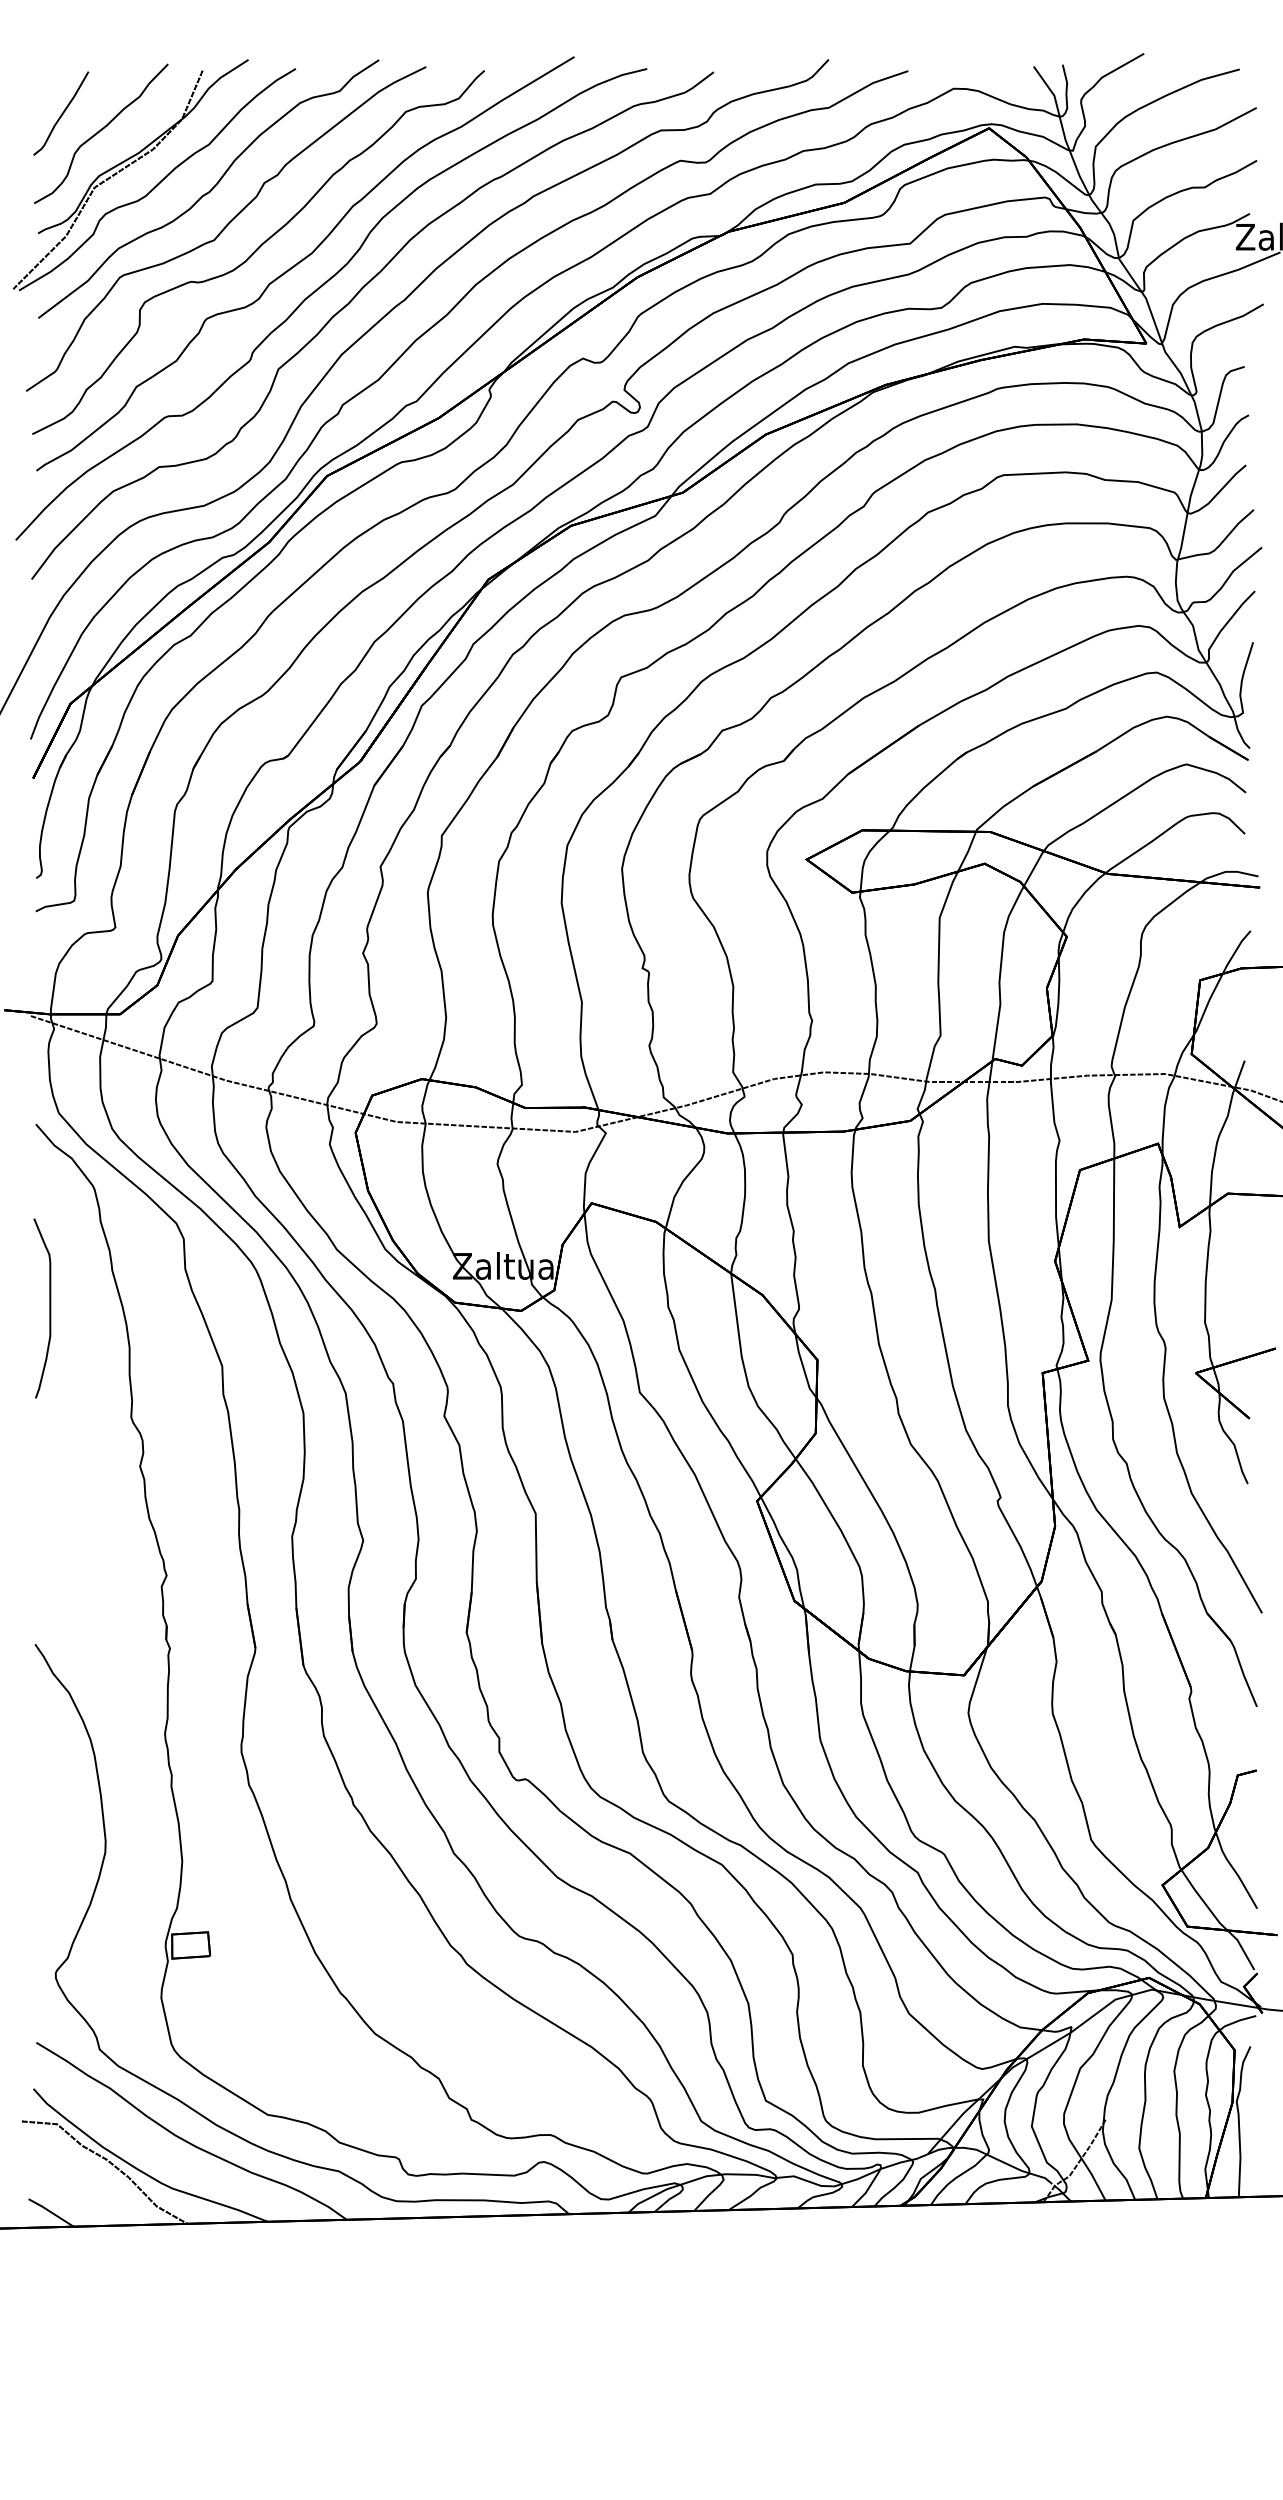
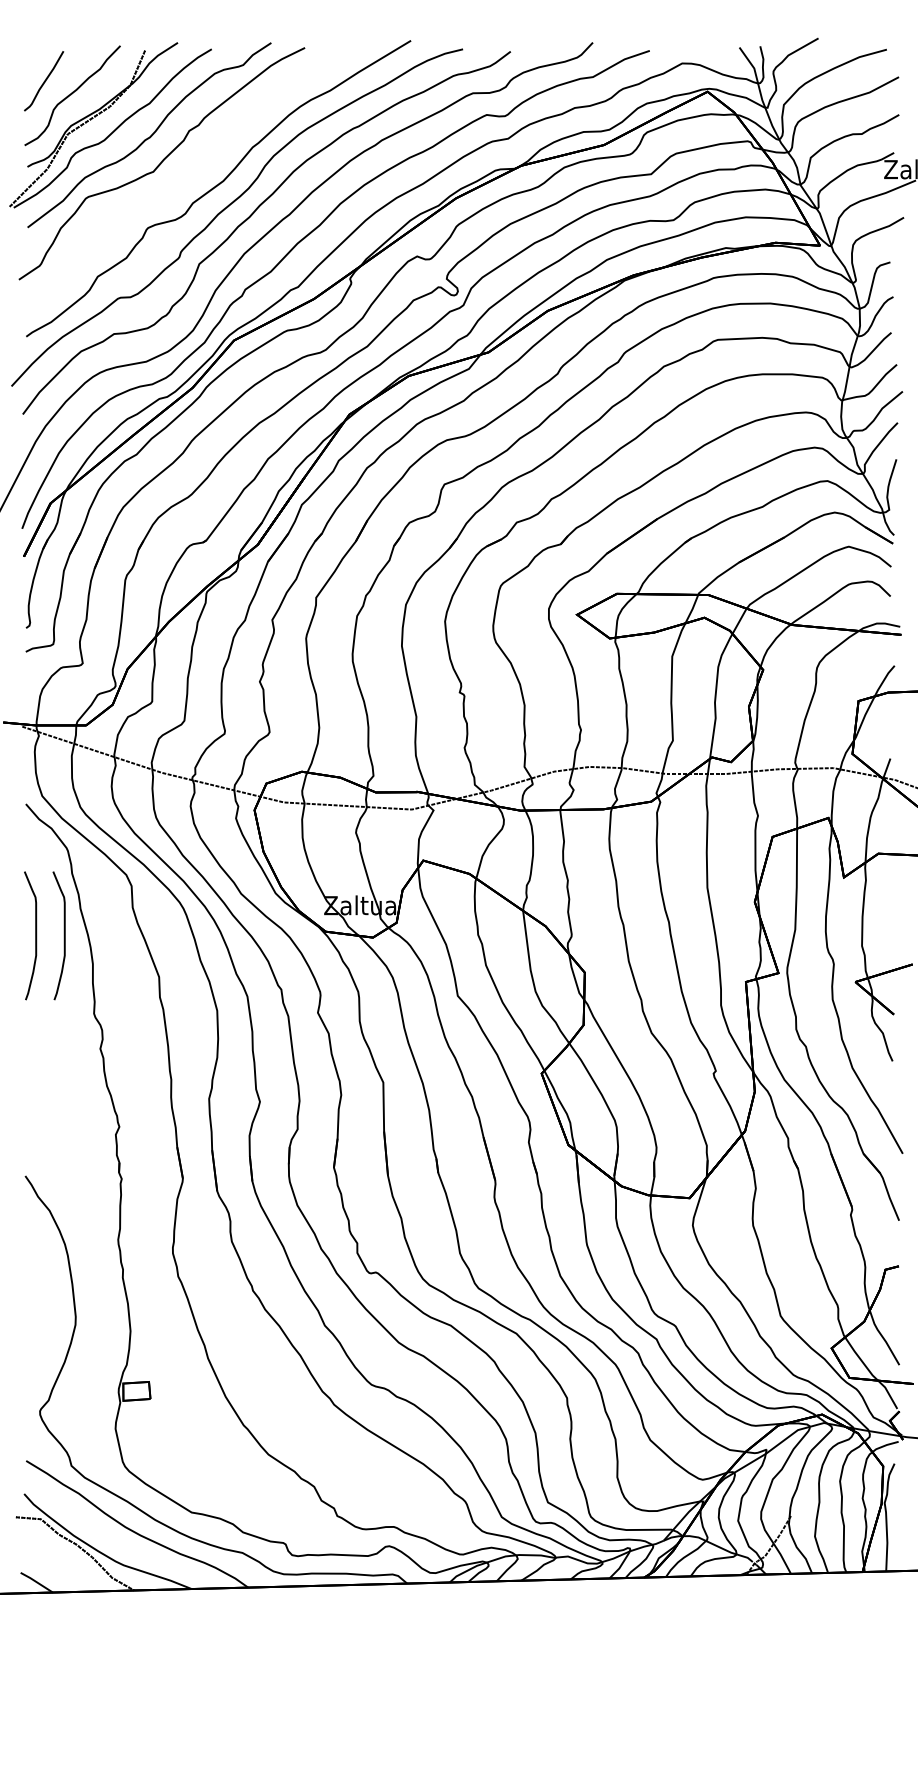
curve: (257, 250) -> (184, 179), removed
curve: (89, 1308) -> (64, 935), added

